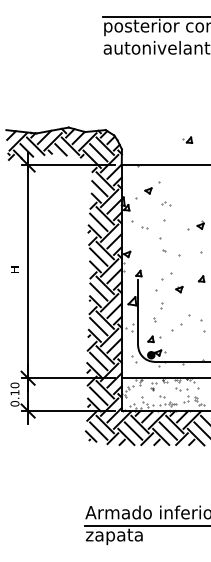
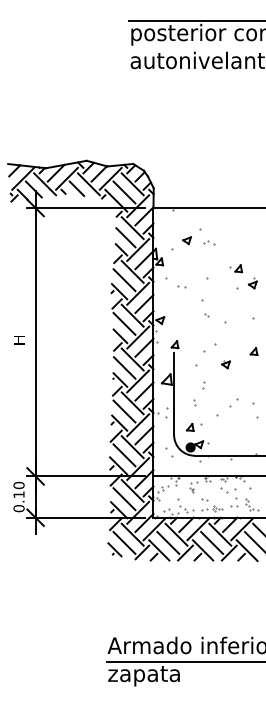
part: (187, 139) -> (236, 267), moved
part: (166, 203) -> (209, 242), moved
part: (185, 320) -> (233, 403), size x0.62

